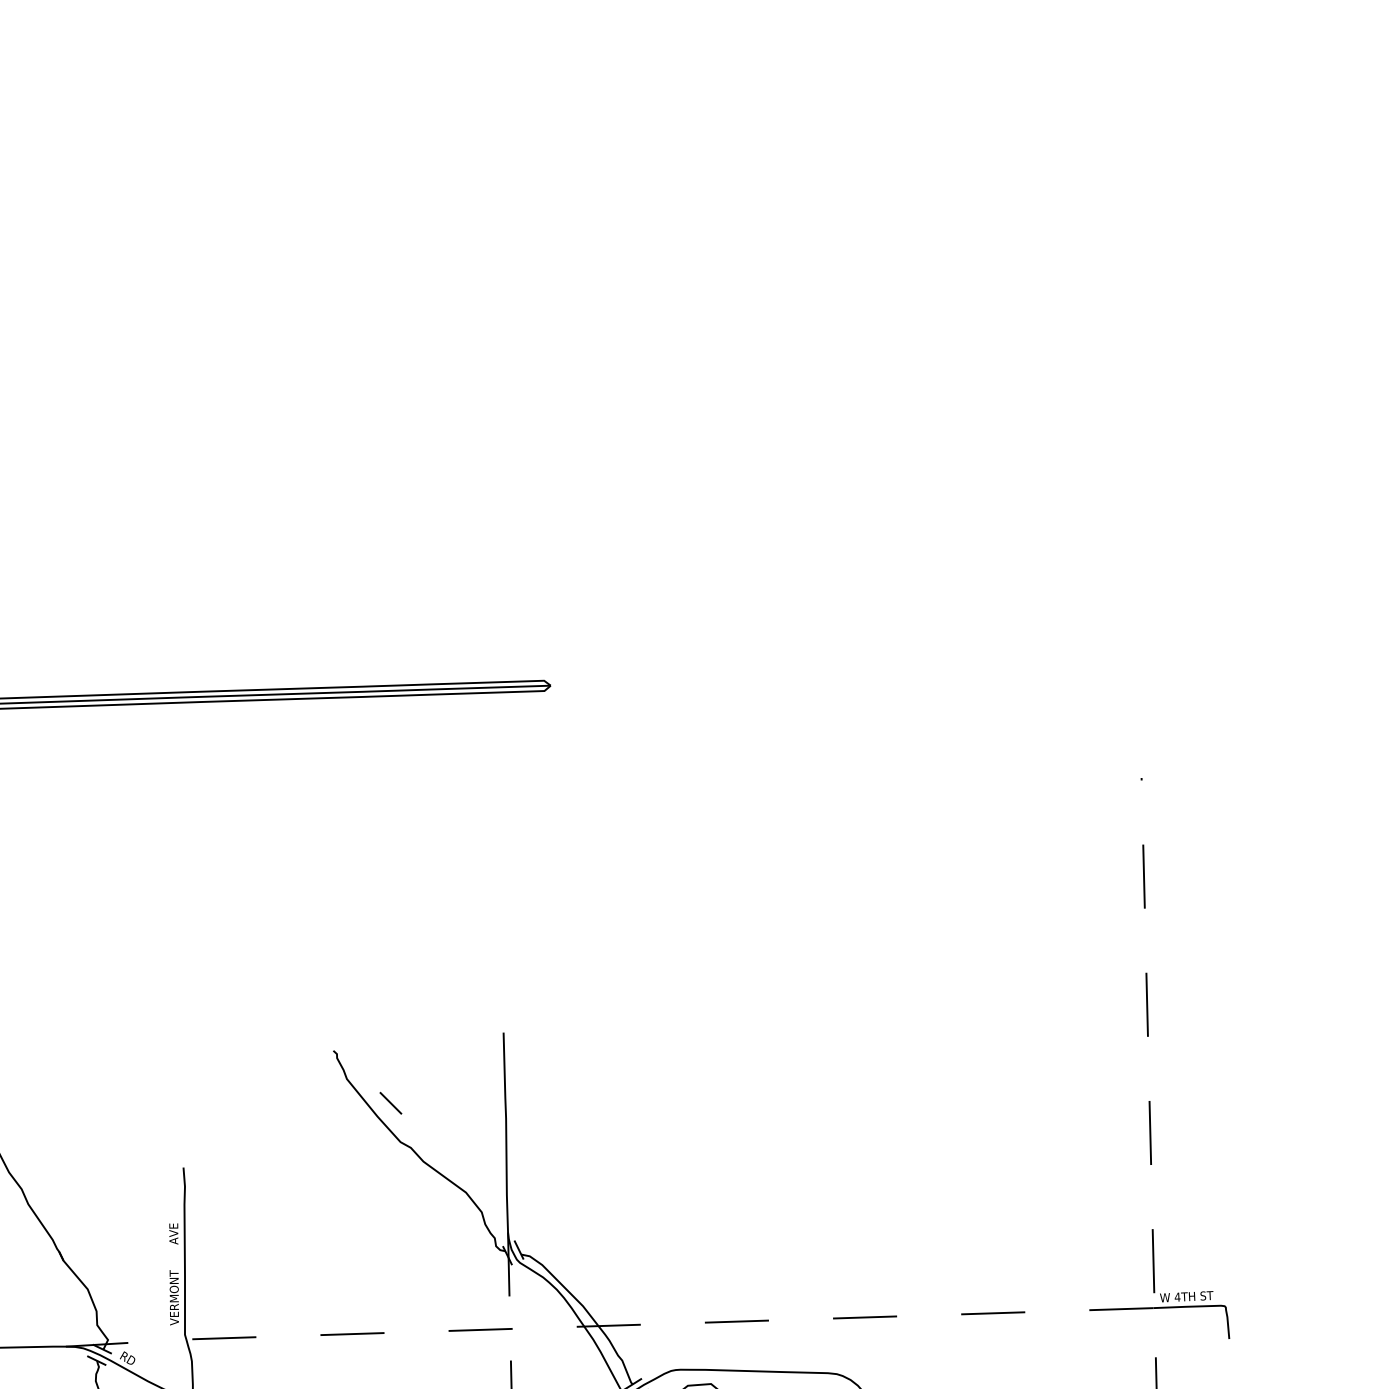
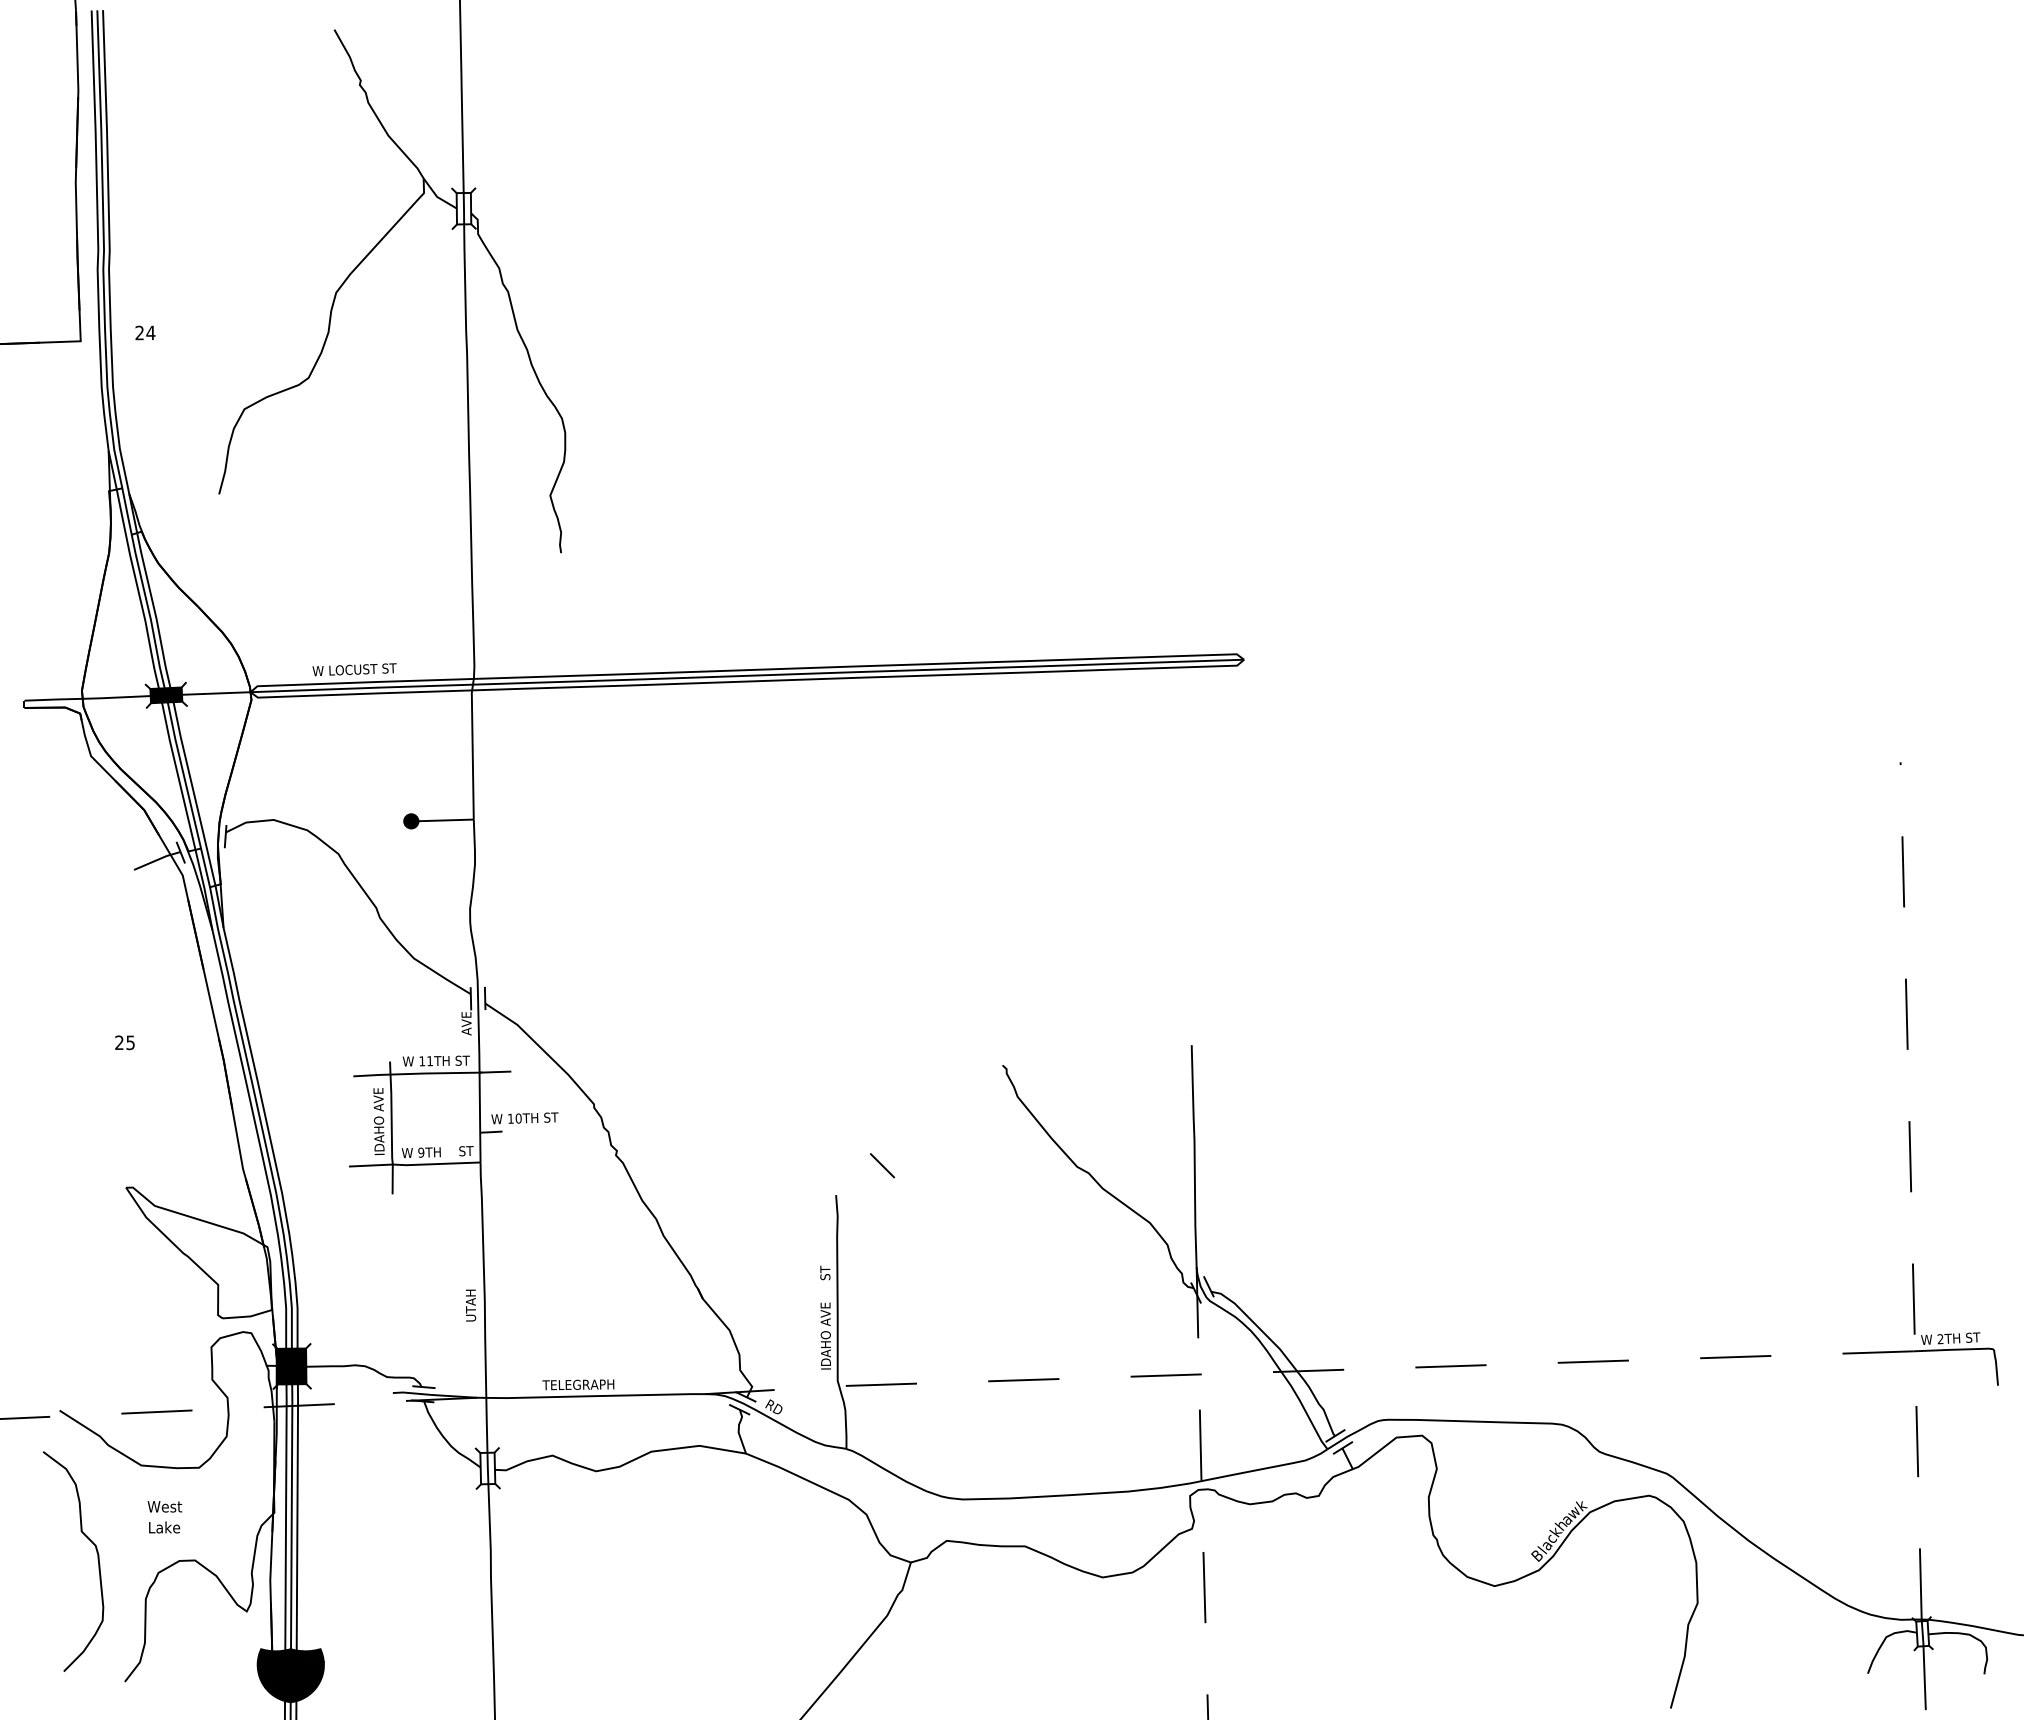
line: (390, 1103) -> (882, 1165), moved
text: (174, 1233) -> (825, 1268), AVE -> ST
text: (174, 1294) -> (825, 1336), VERMONT -> IDAHO AVE
text: (1177, 1297) -> (1940, 1339), 4TH -> 2TH

